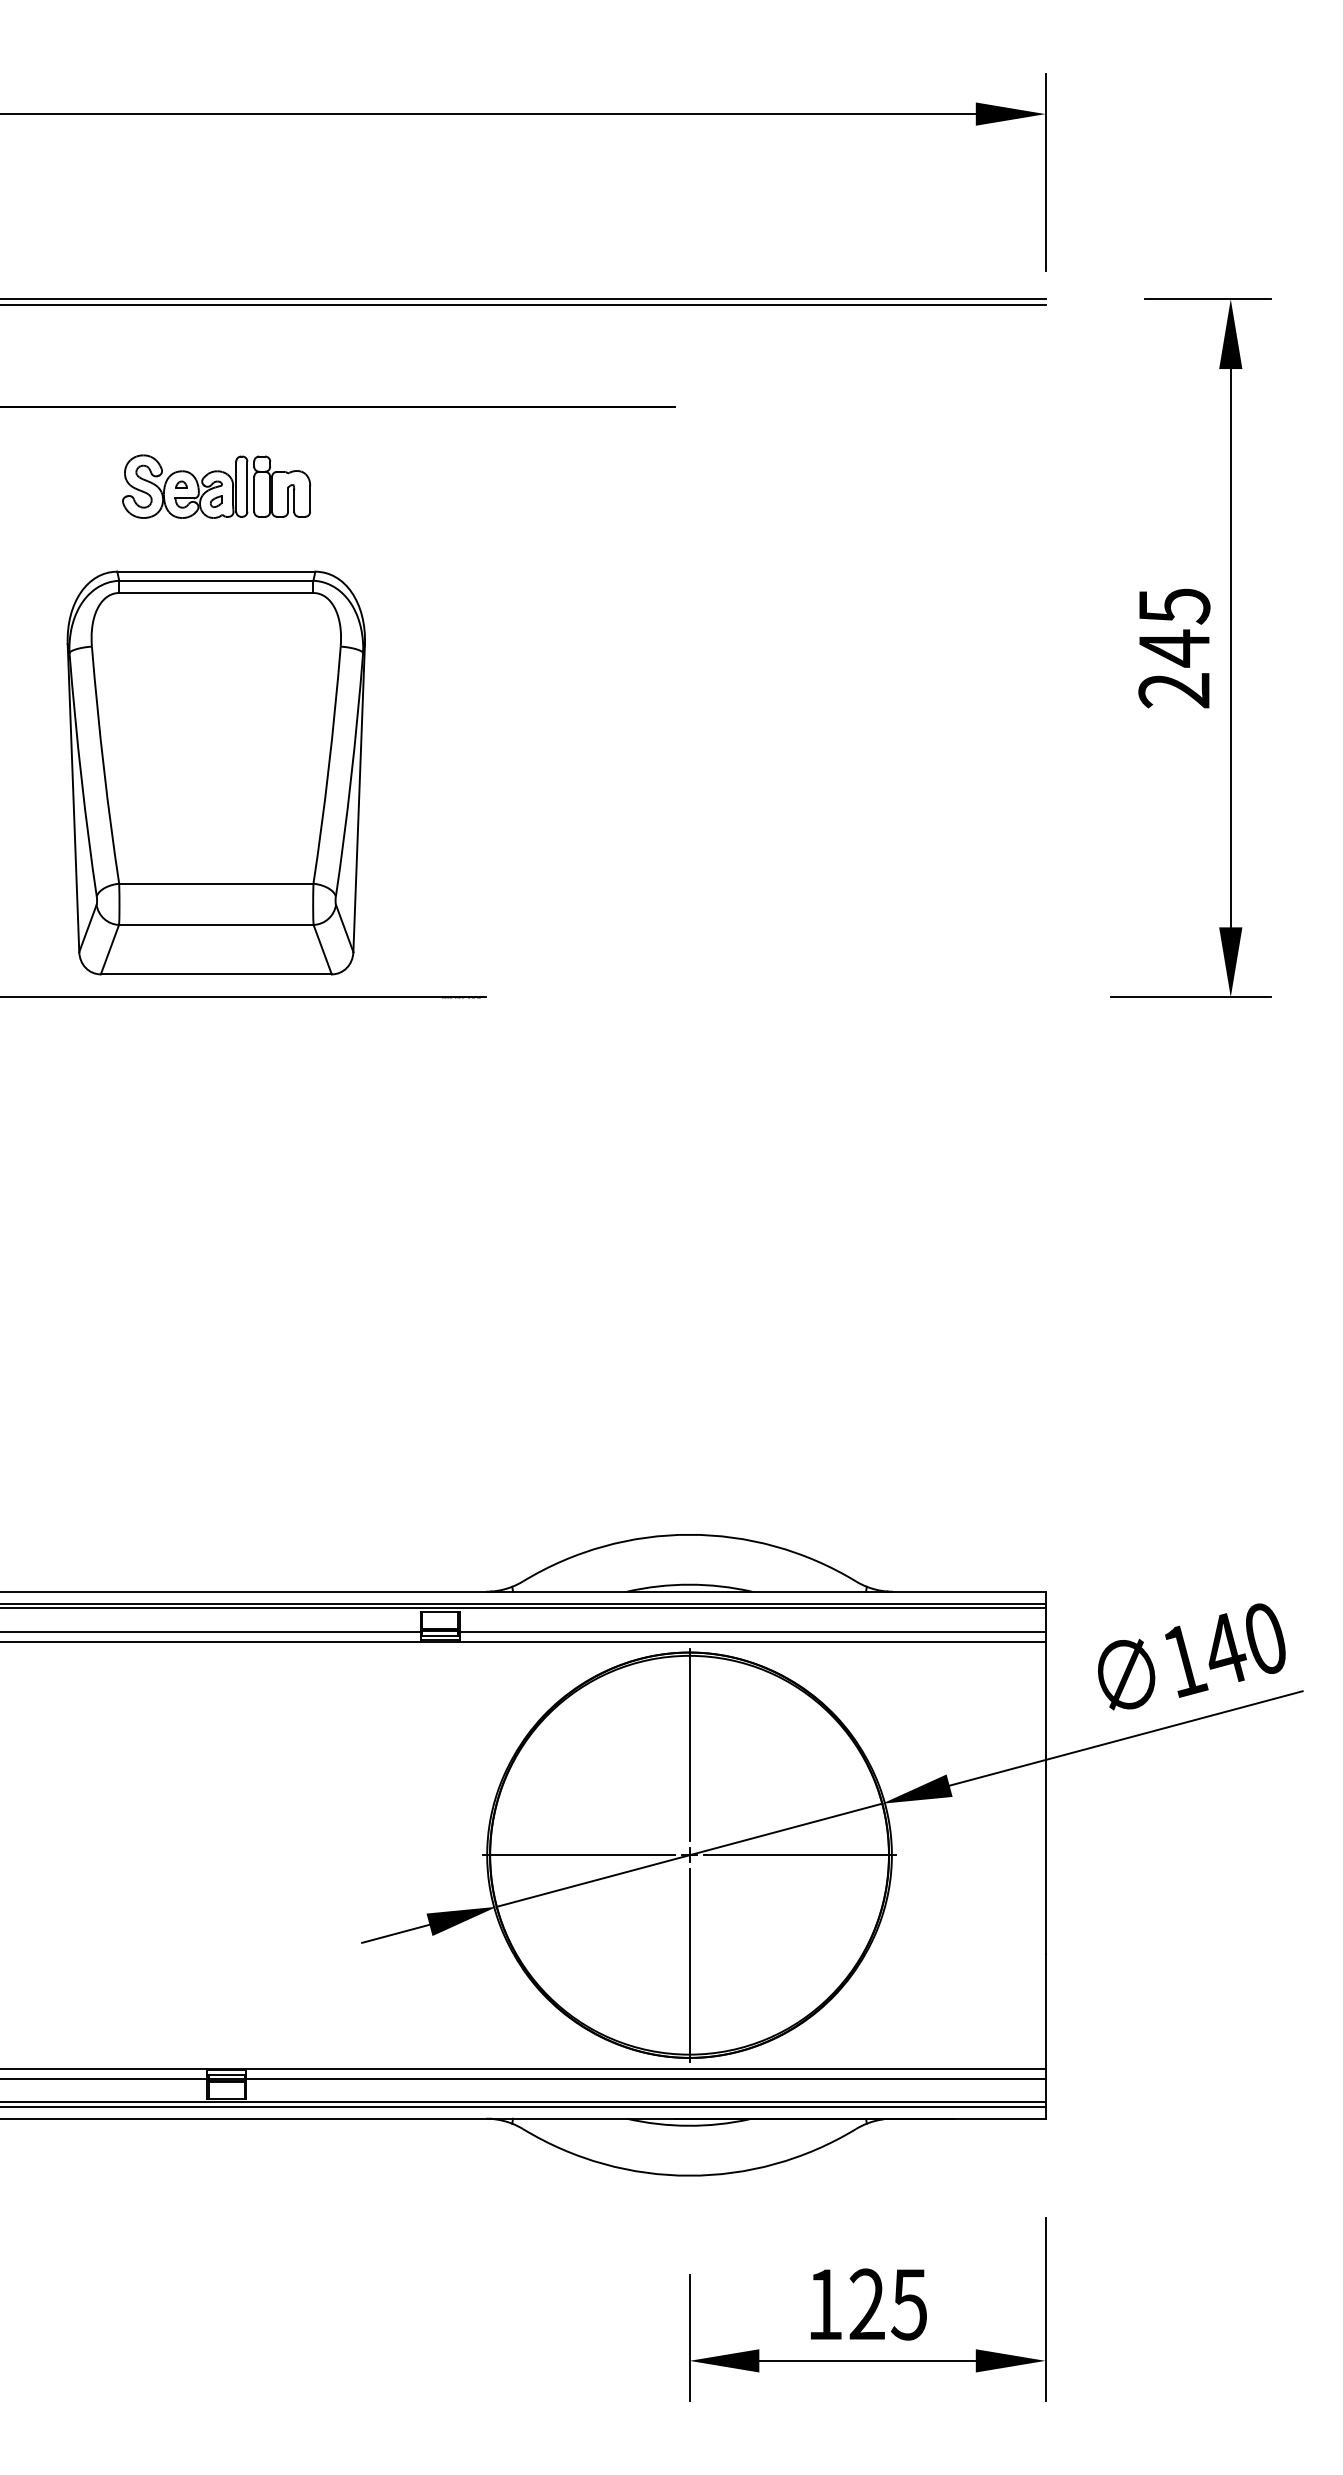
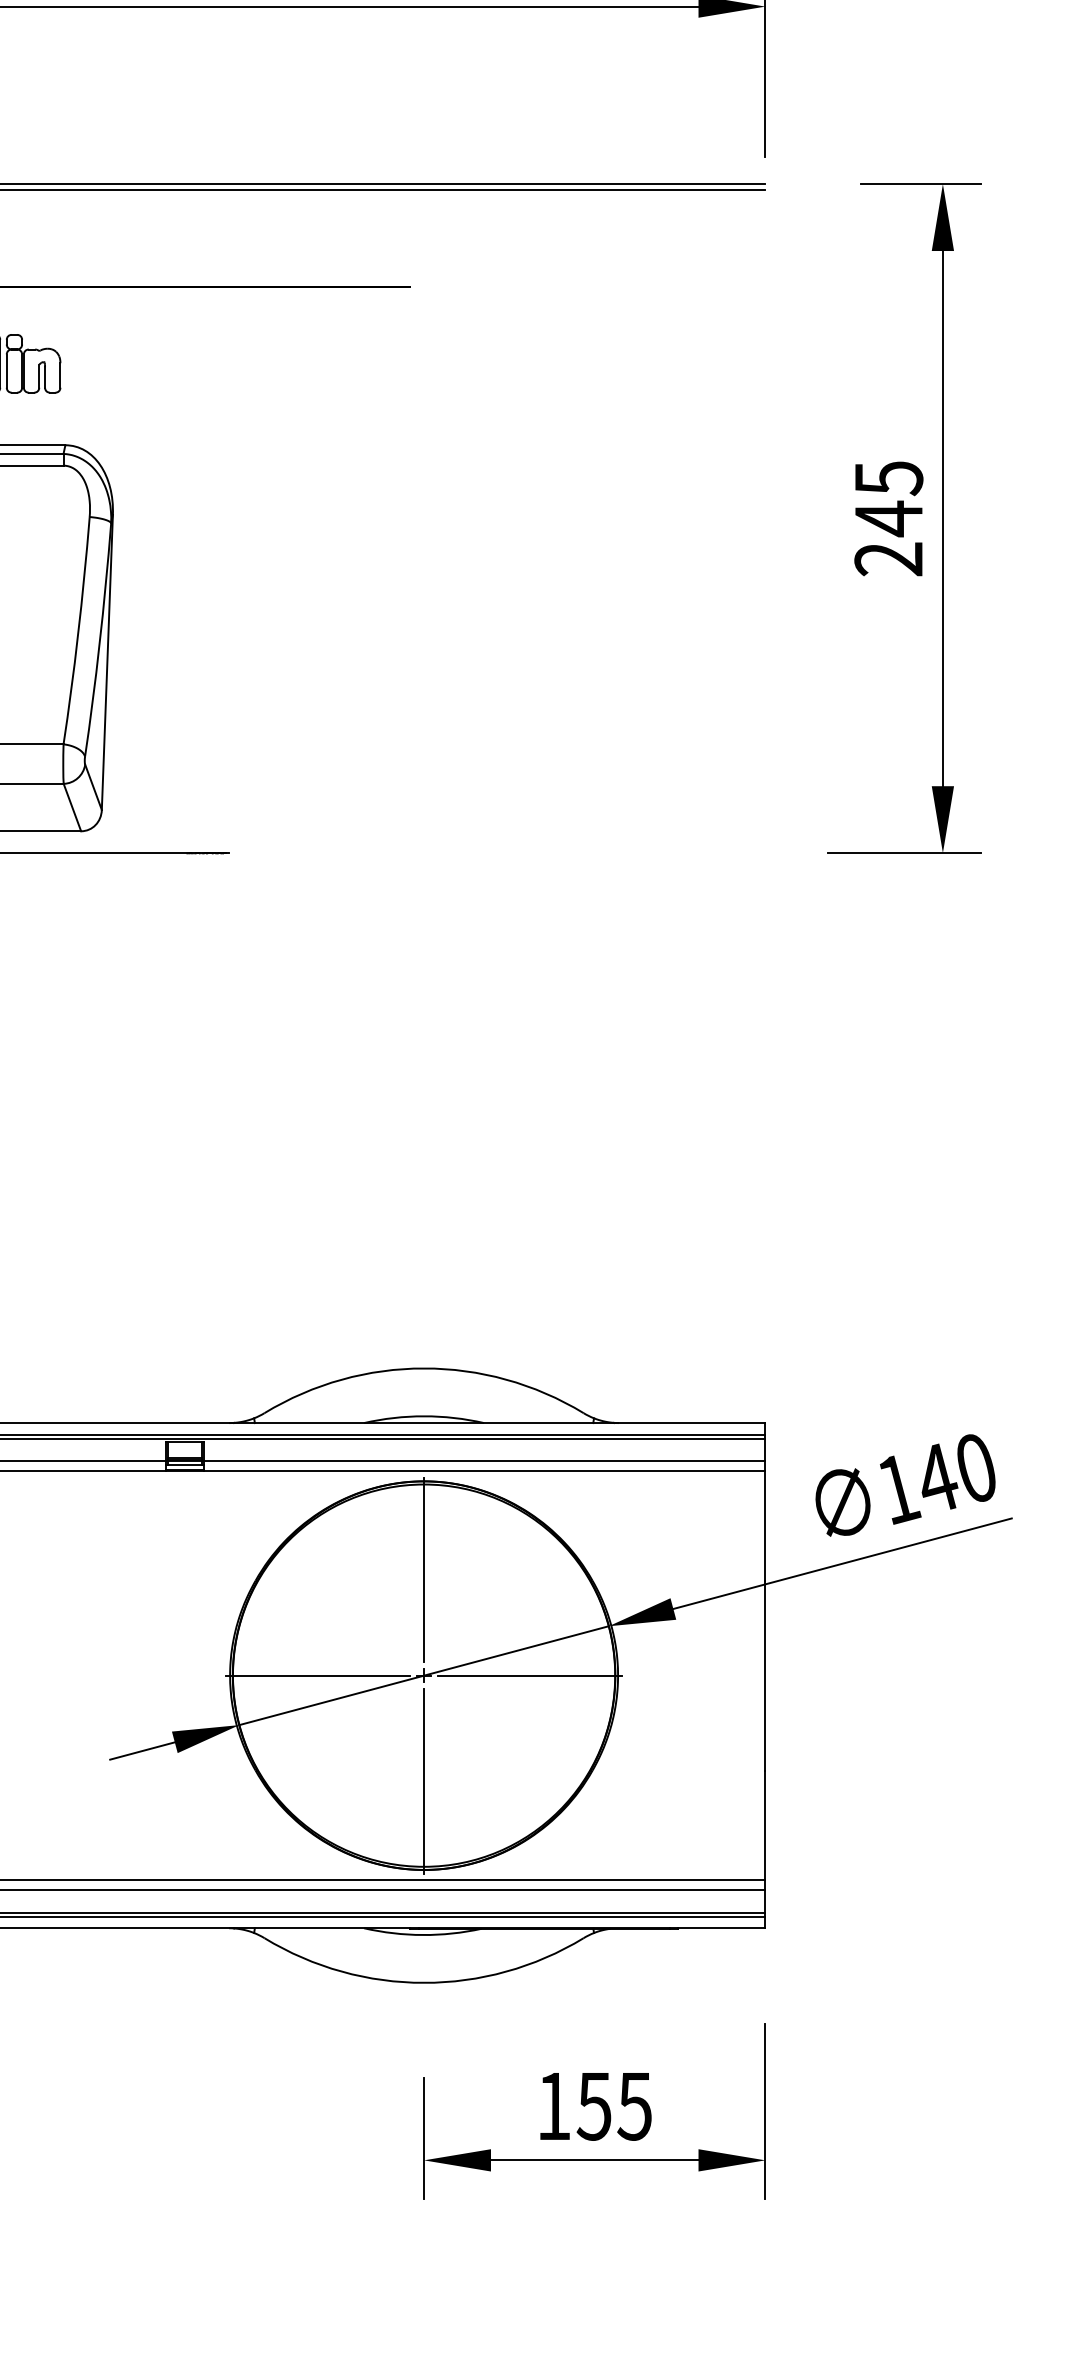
text: (866, 2304) -> (593, 2106), 125 -> 155

